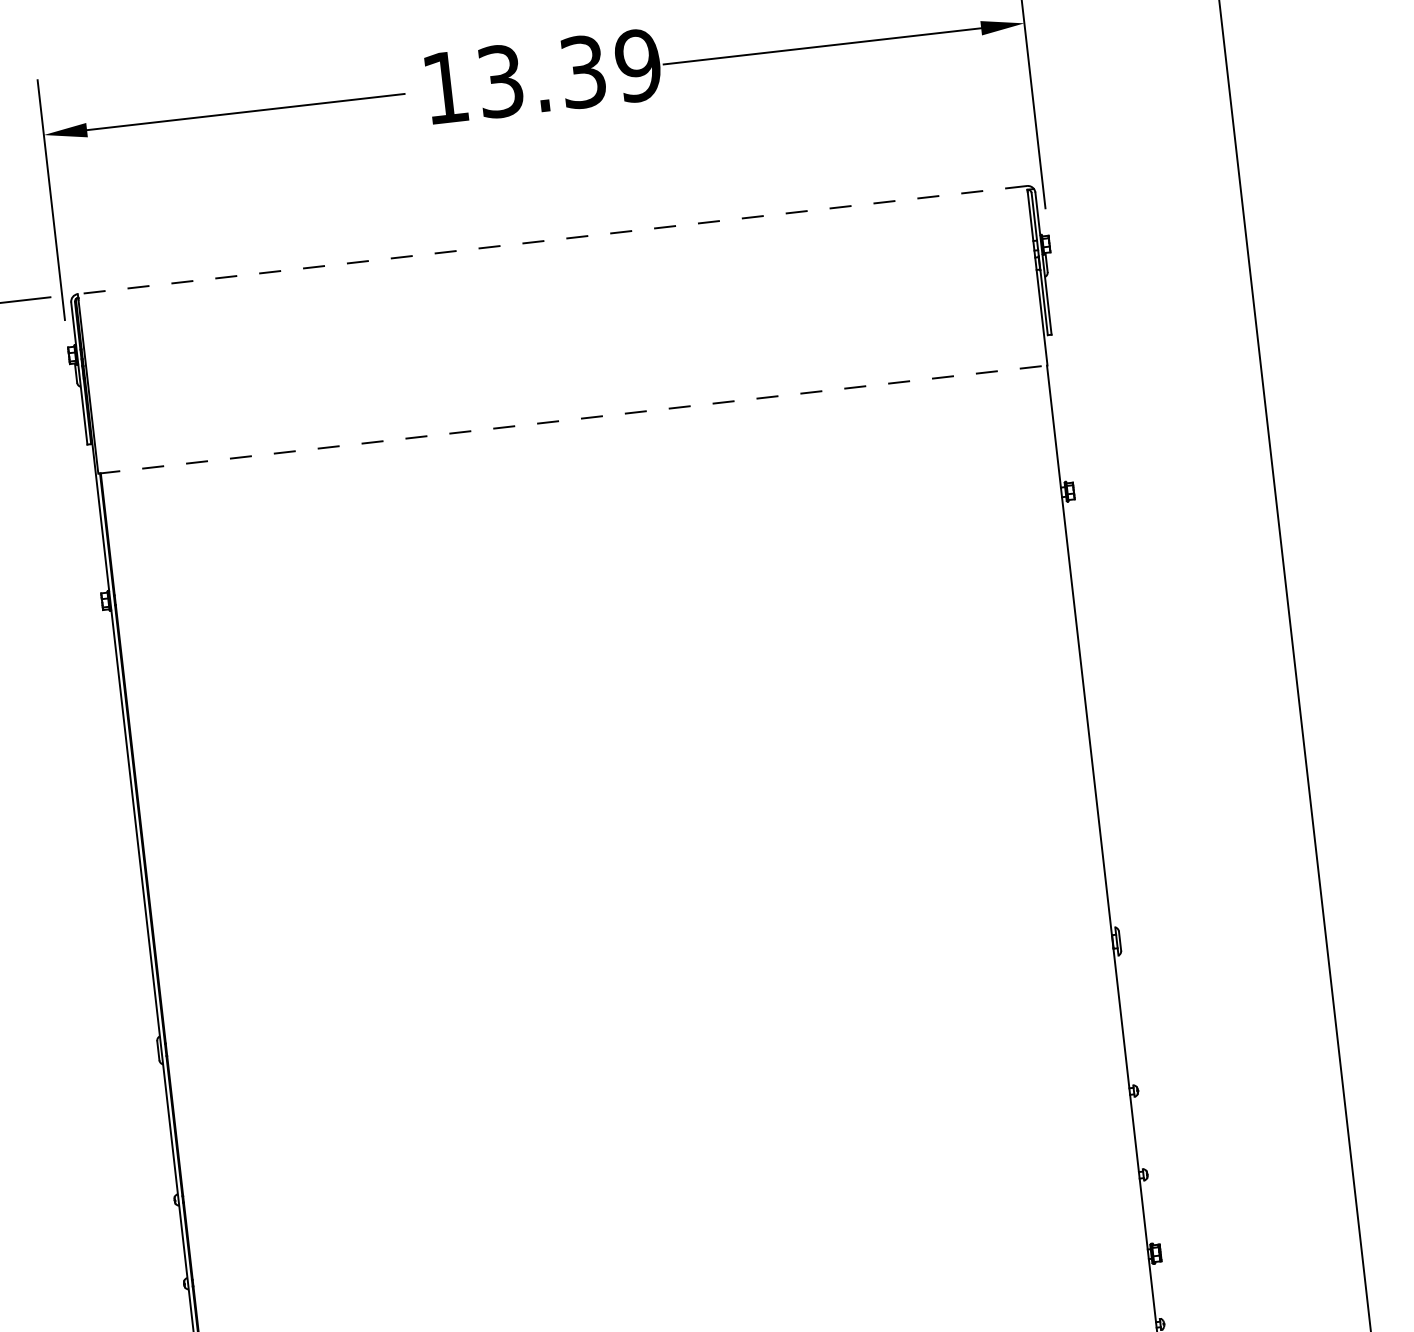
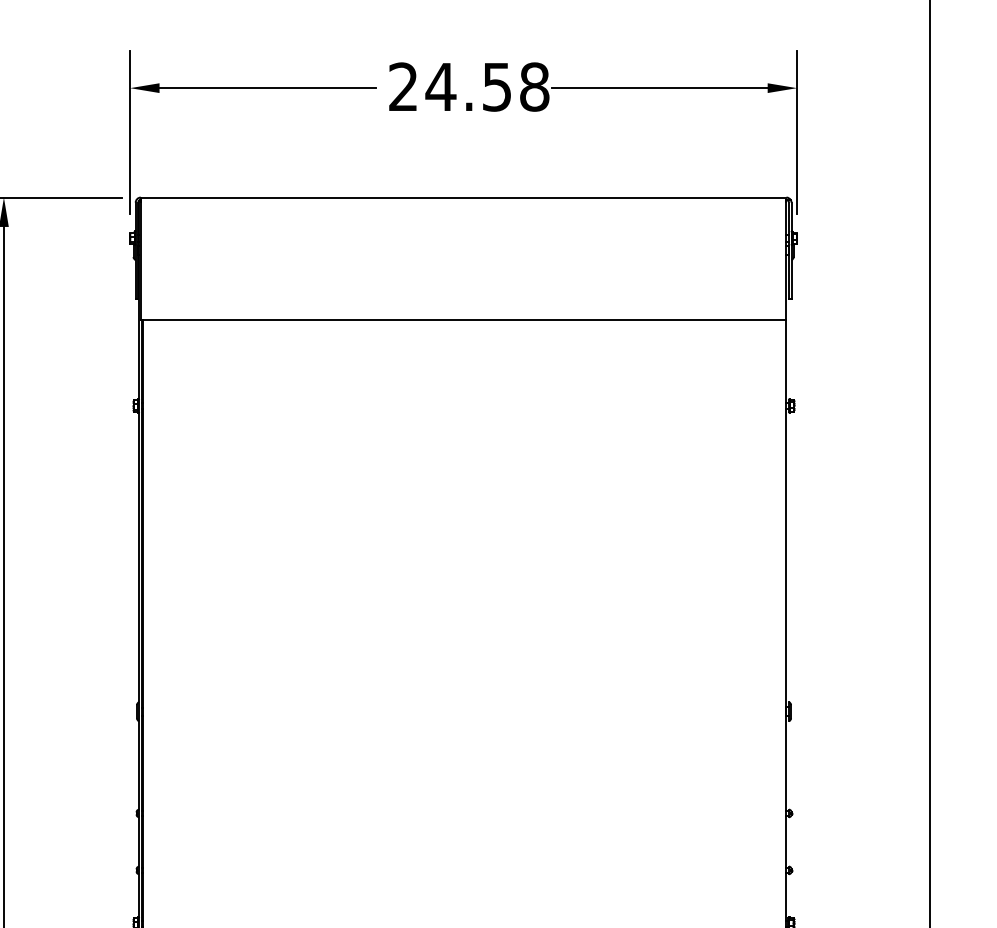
text: (542, 75) -> (469, 86), 13.39 -> 24.58
line: (552, 239) -> (463, 197), dashed -> solid
line: (572, 419) -> (463, 319), dashed -> solid

